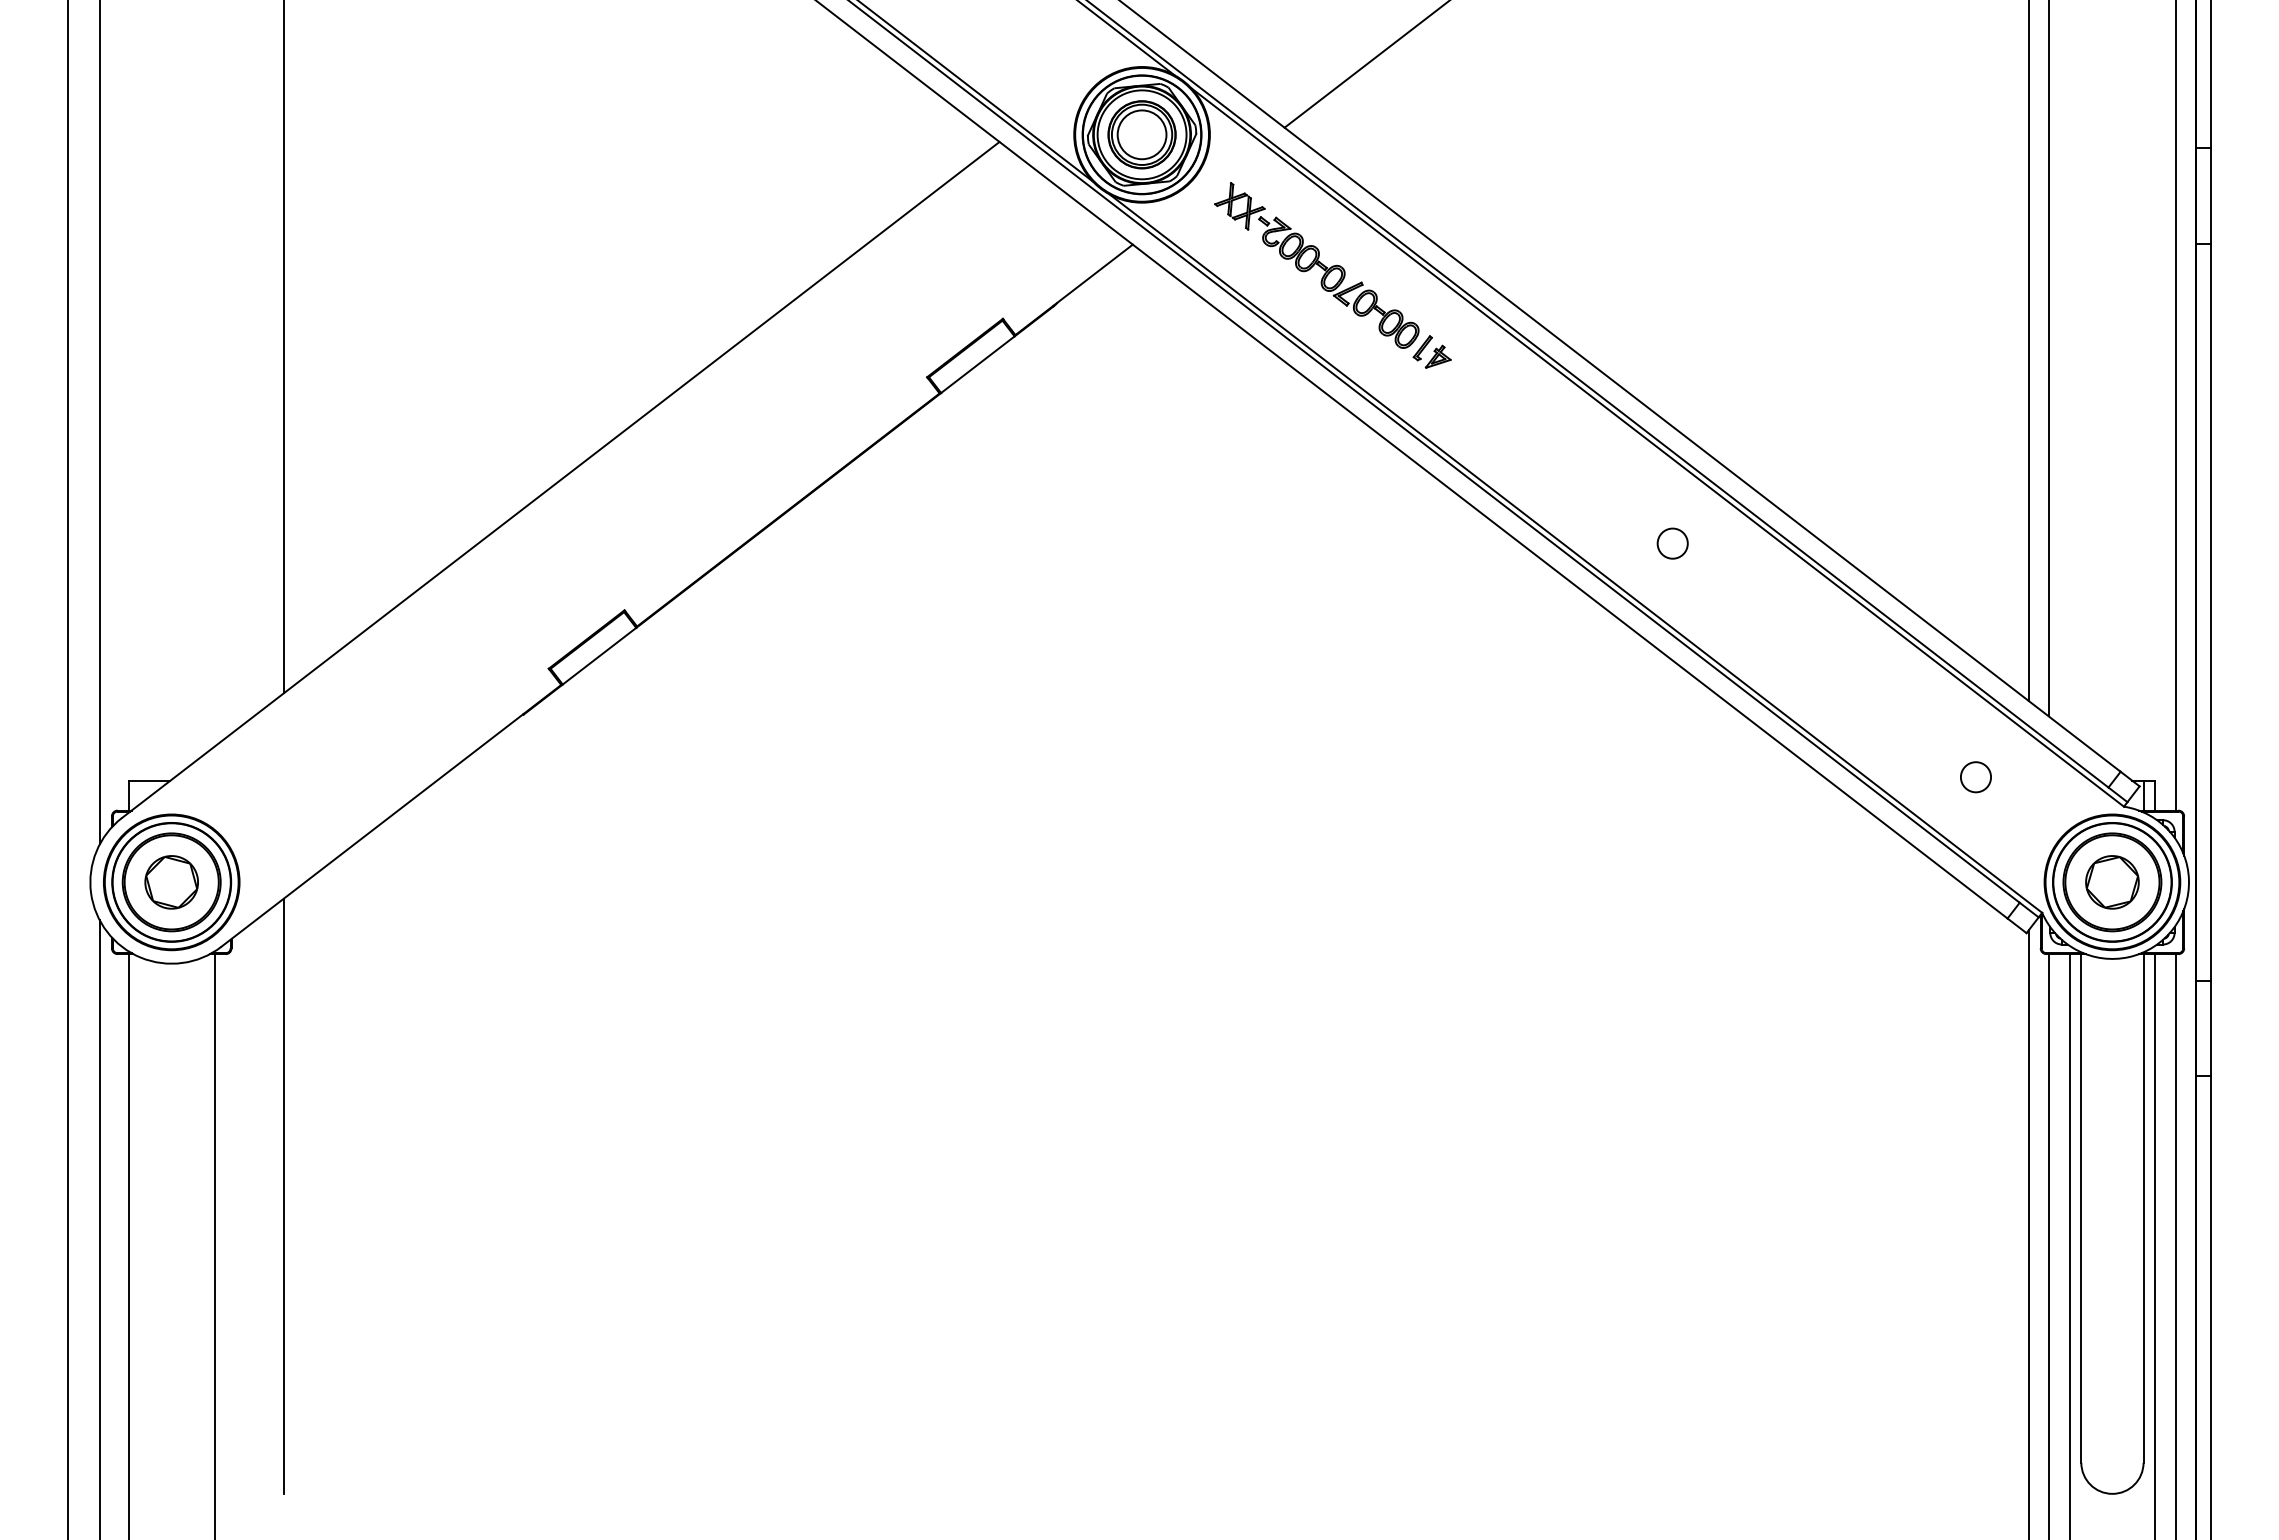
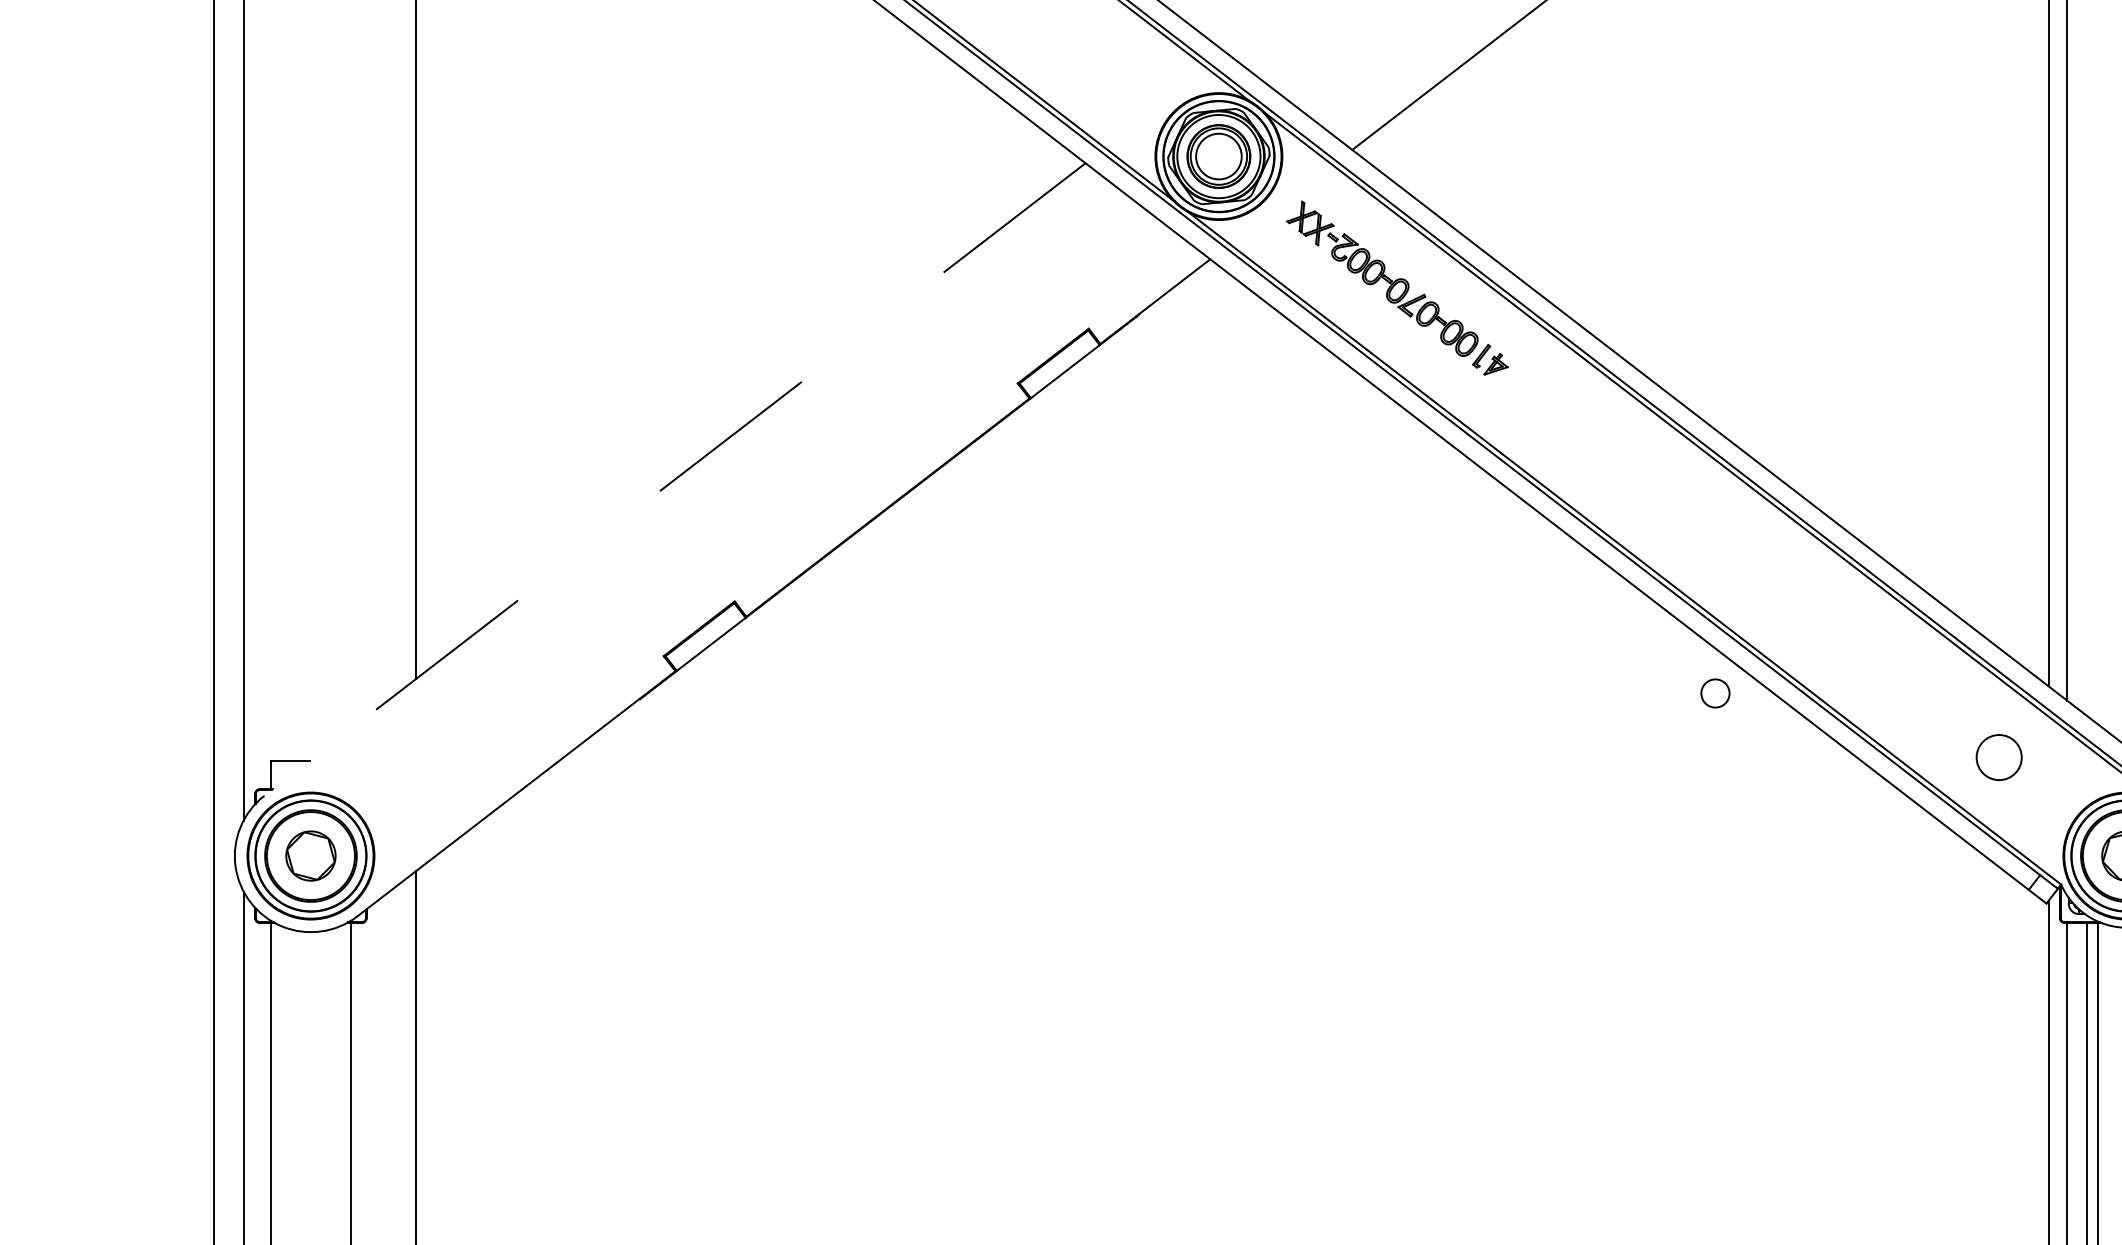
line: (560, 479) -> (674, 479), solid -> dashed
circle: (1672, 543) -> (1715, 693), moved
circle: (1975, 777) -> (1998, 757), size x1.6

